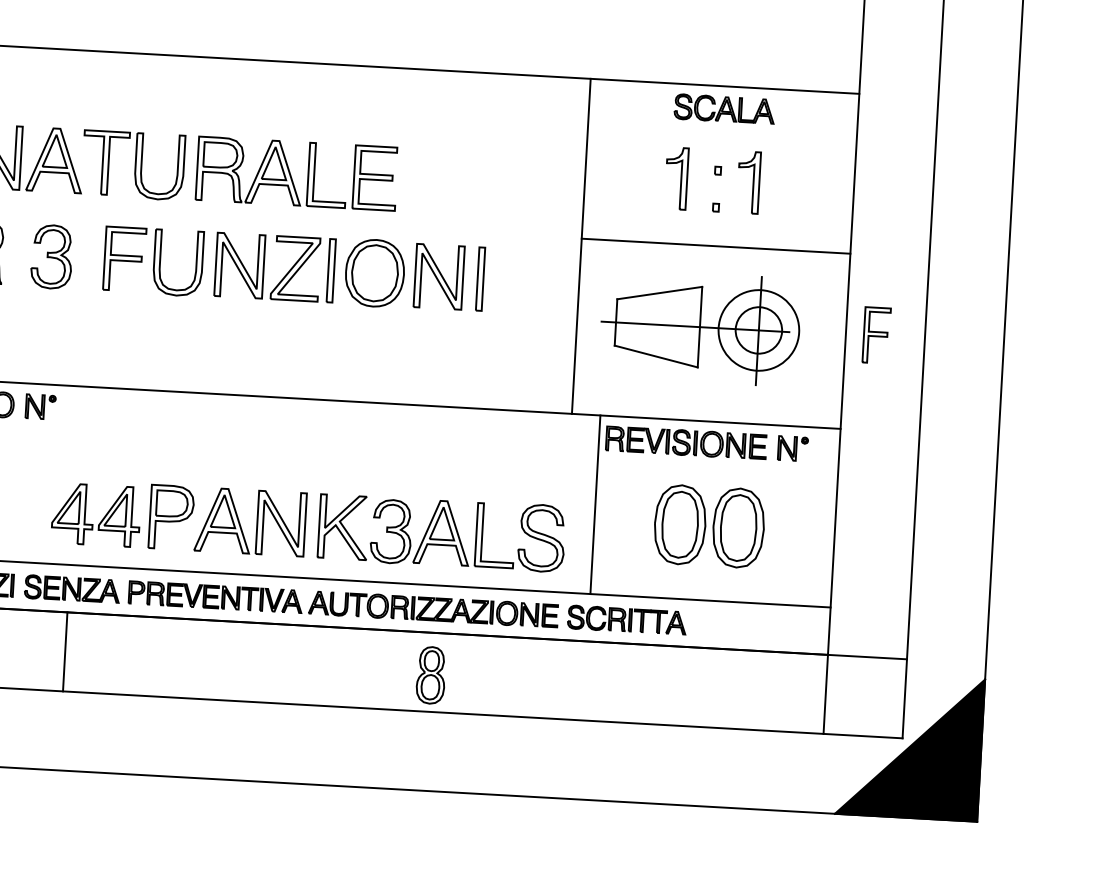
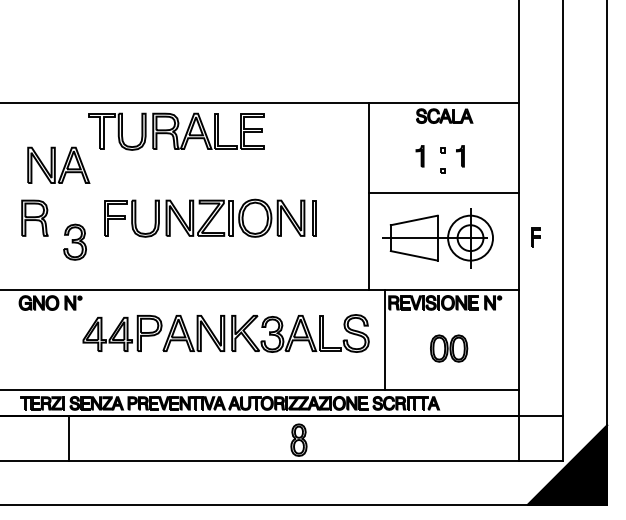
part: (239, 170) -> (176, 131), moved
part: (675, 178) -> (419, 156), size x0.6
part: (749, 183) -> (460, 156), size x0.6
part: (50, 255) -> (74, 241), moved
part: (875, 335) -> (535, 237), size x0.6
part: (307, 525) -> (225, 333), moved
part: (708, 526) -> (448, 348), size x0.6
line: (64, 651) -> (68, 438), moved

